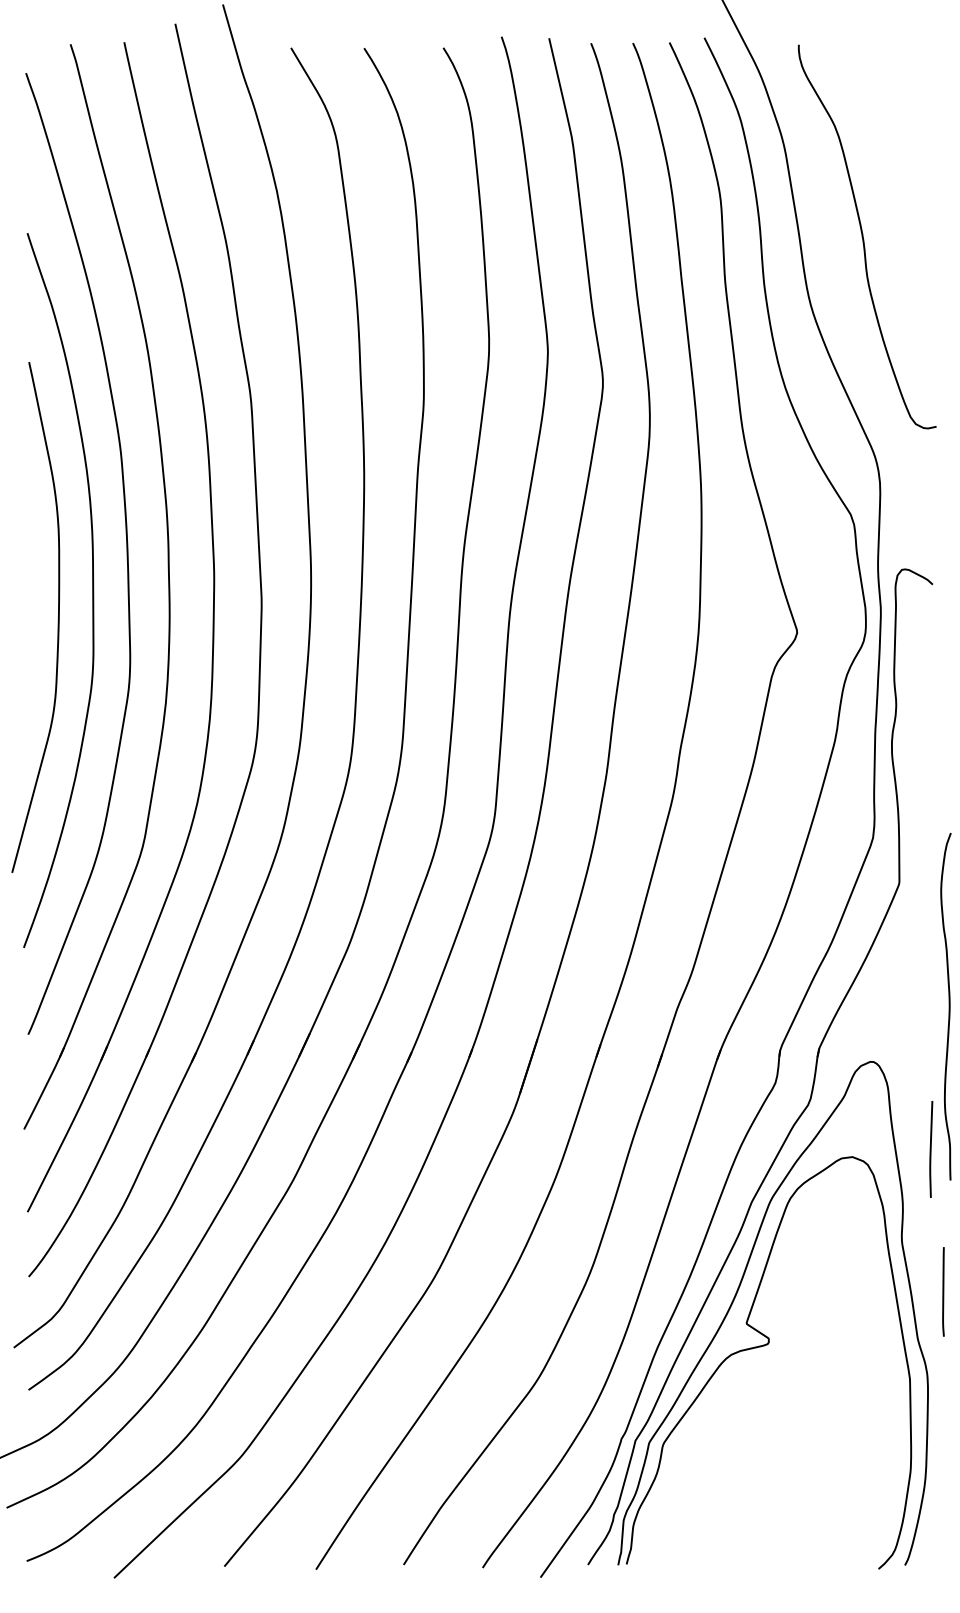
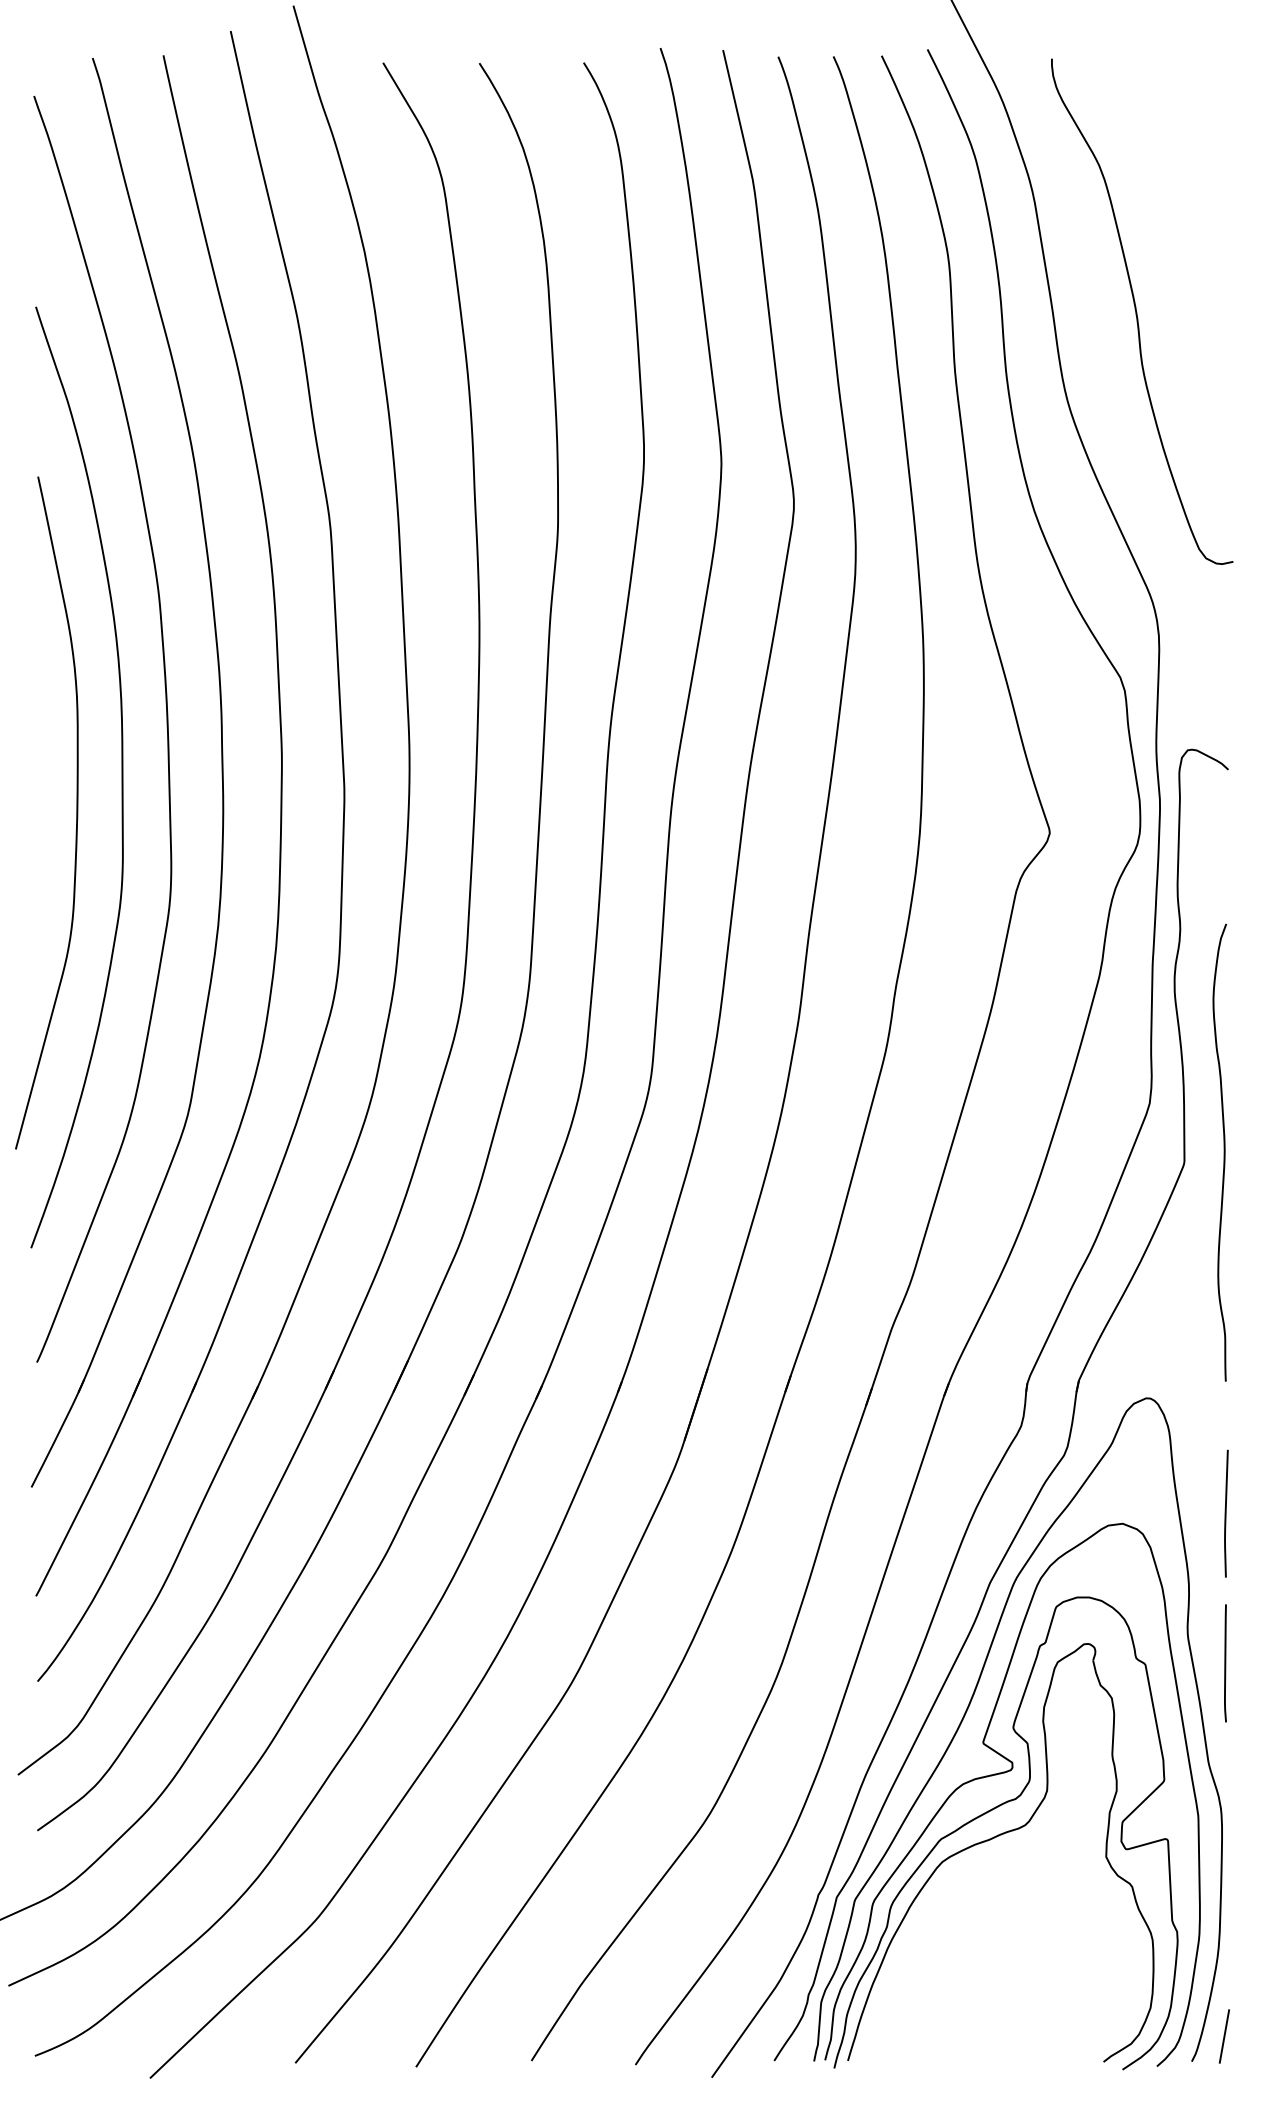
curve: (948, 1006) -> (1223, 1152), moved
line: (943, 1292) -> (1225, 1663), moved
part: (763, 1392) -> (1005, 1833), added
line: (929, 1546) -> (1223, 2036), added

